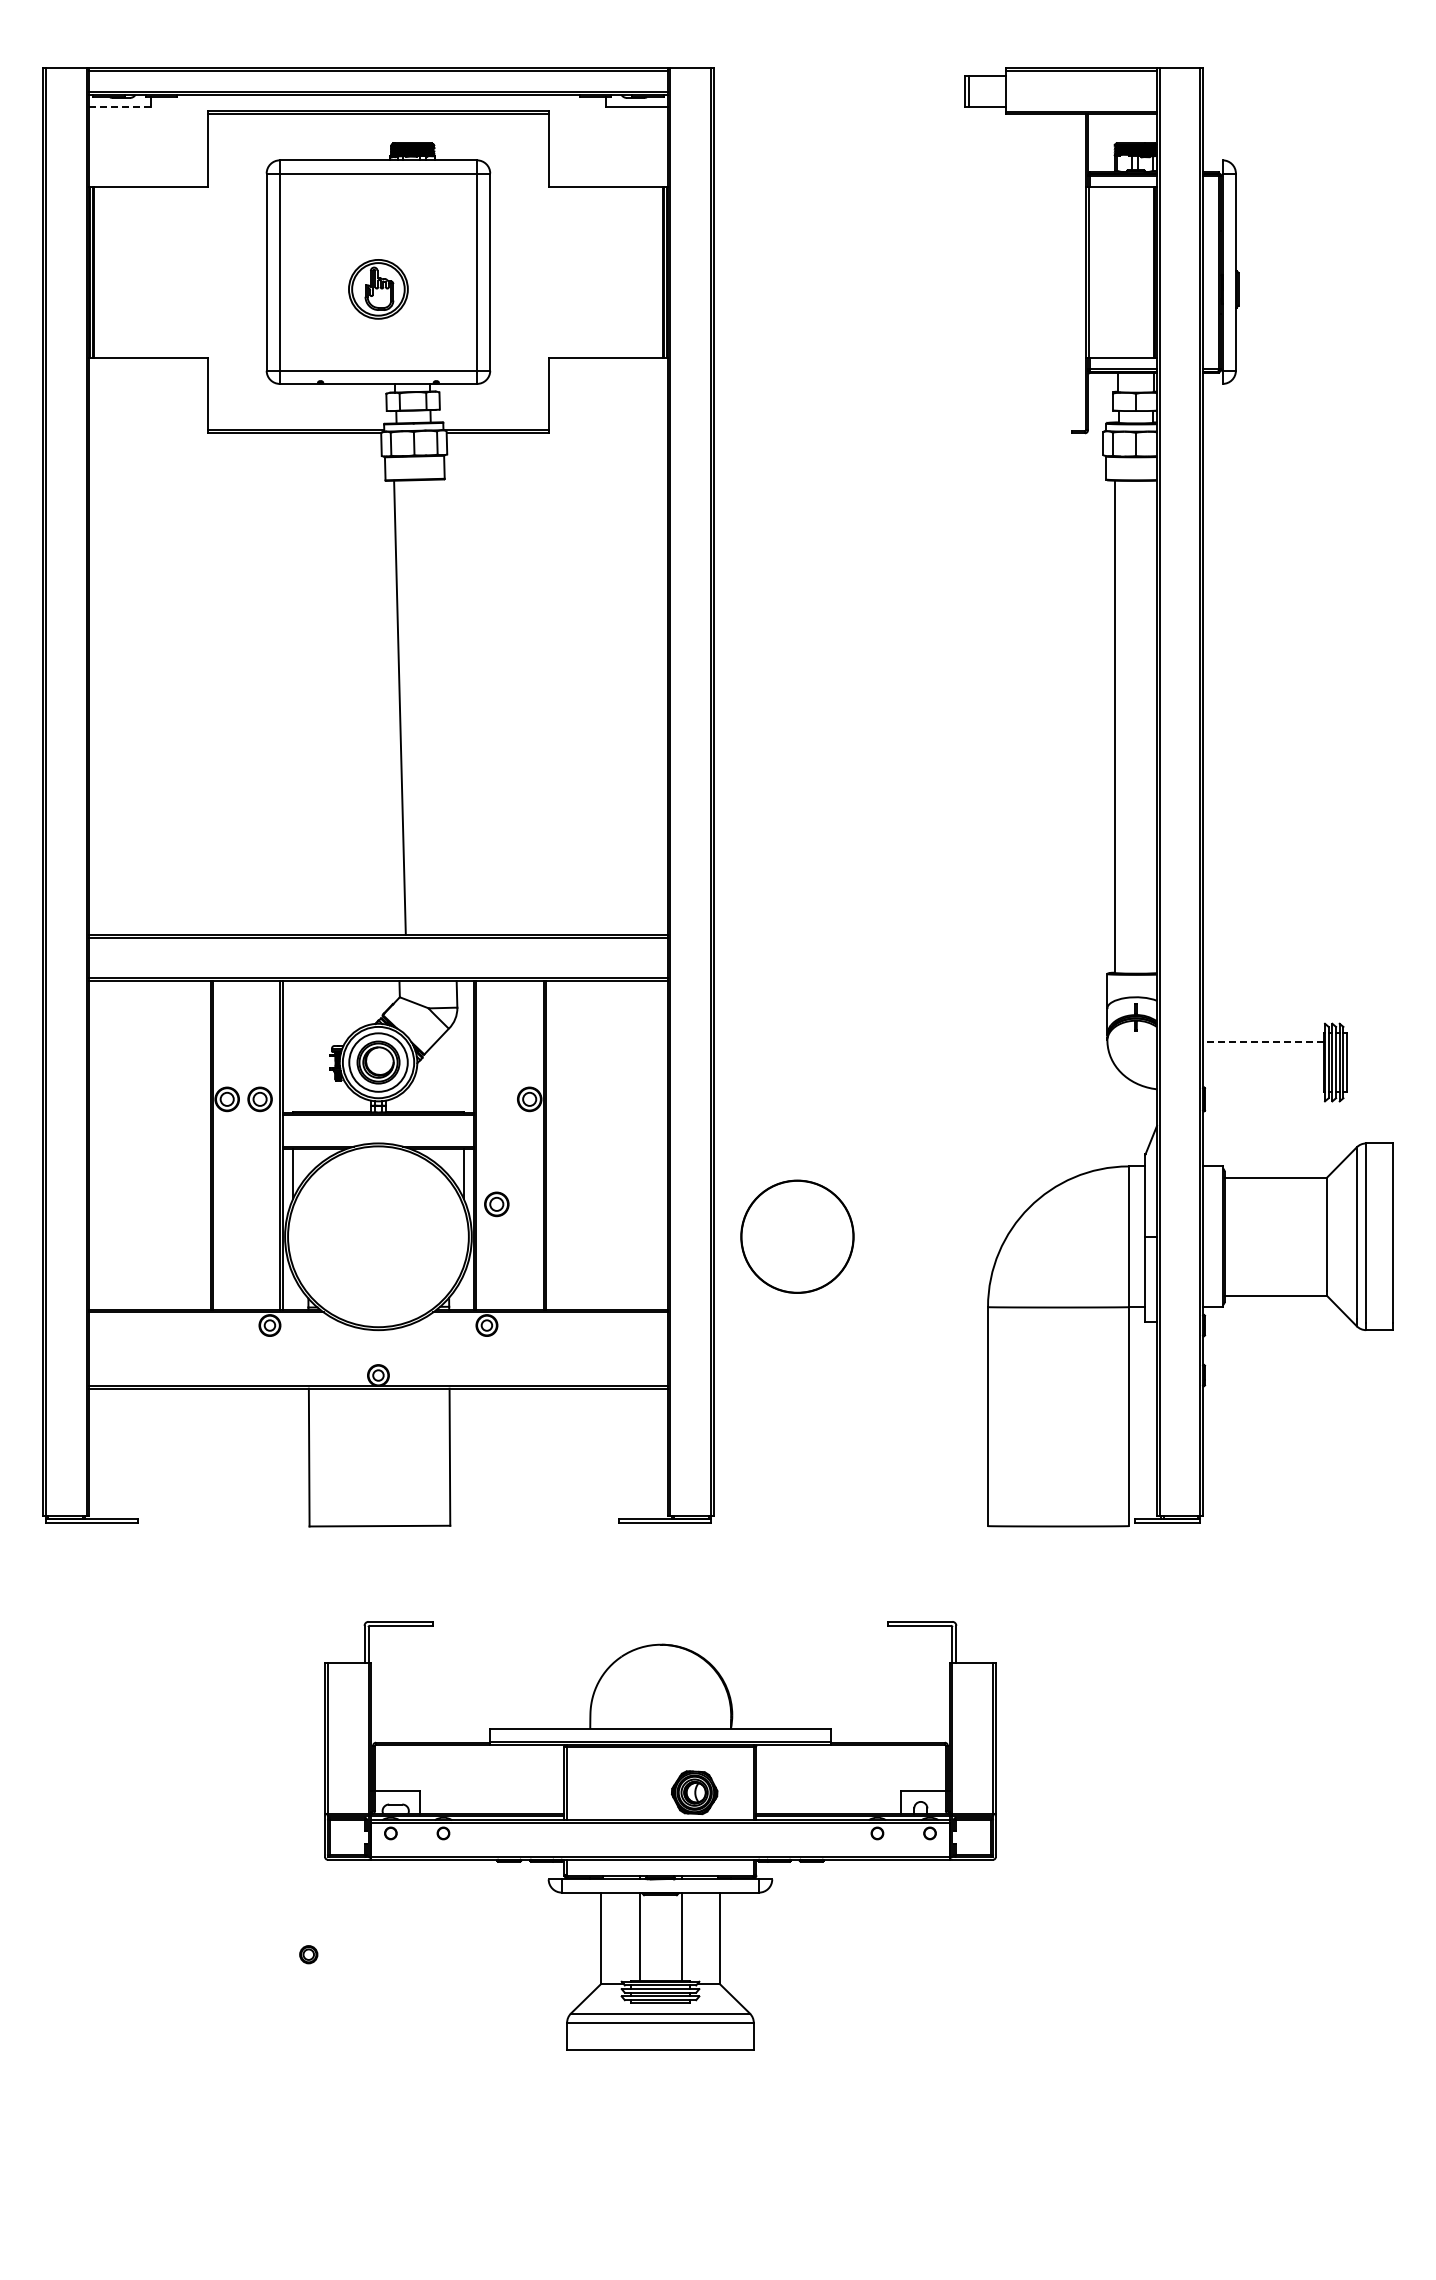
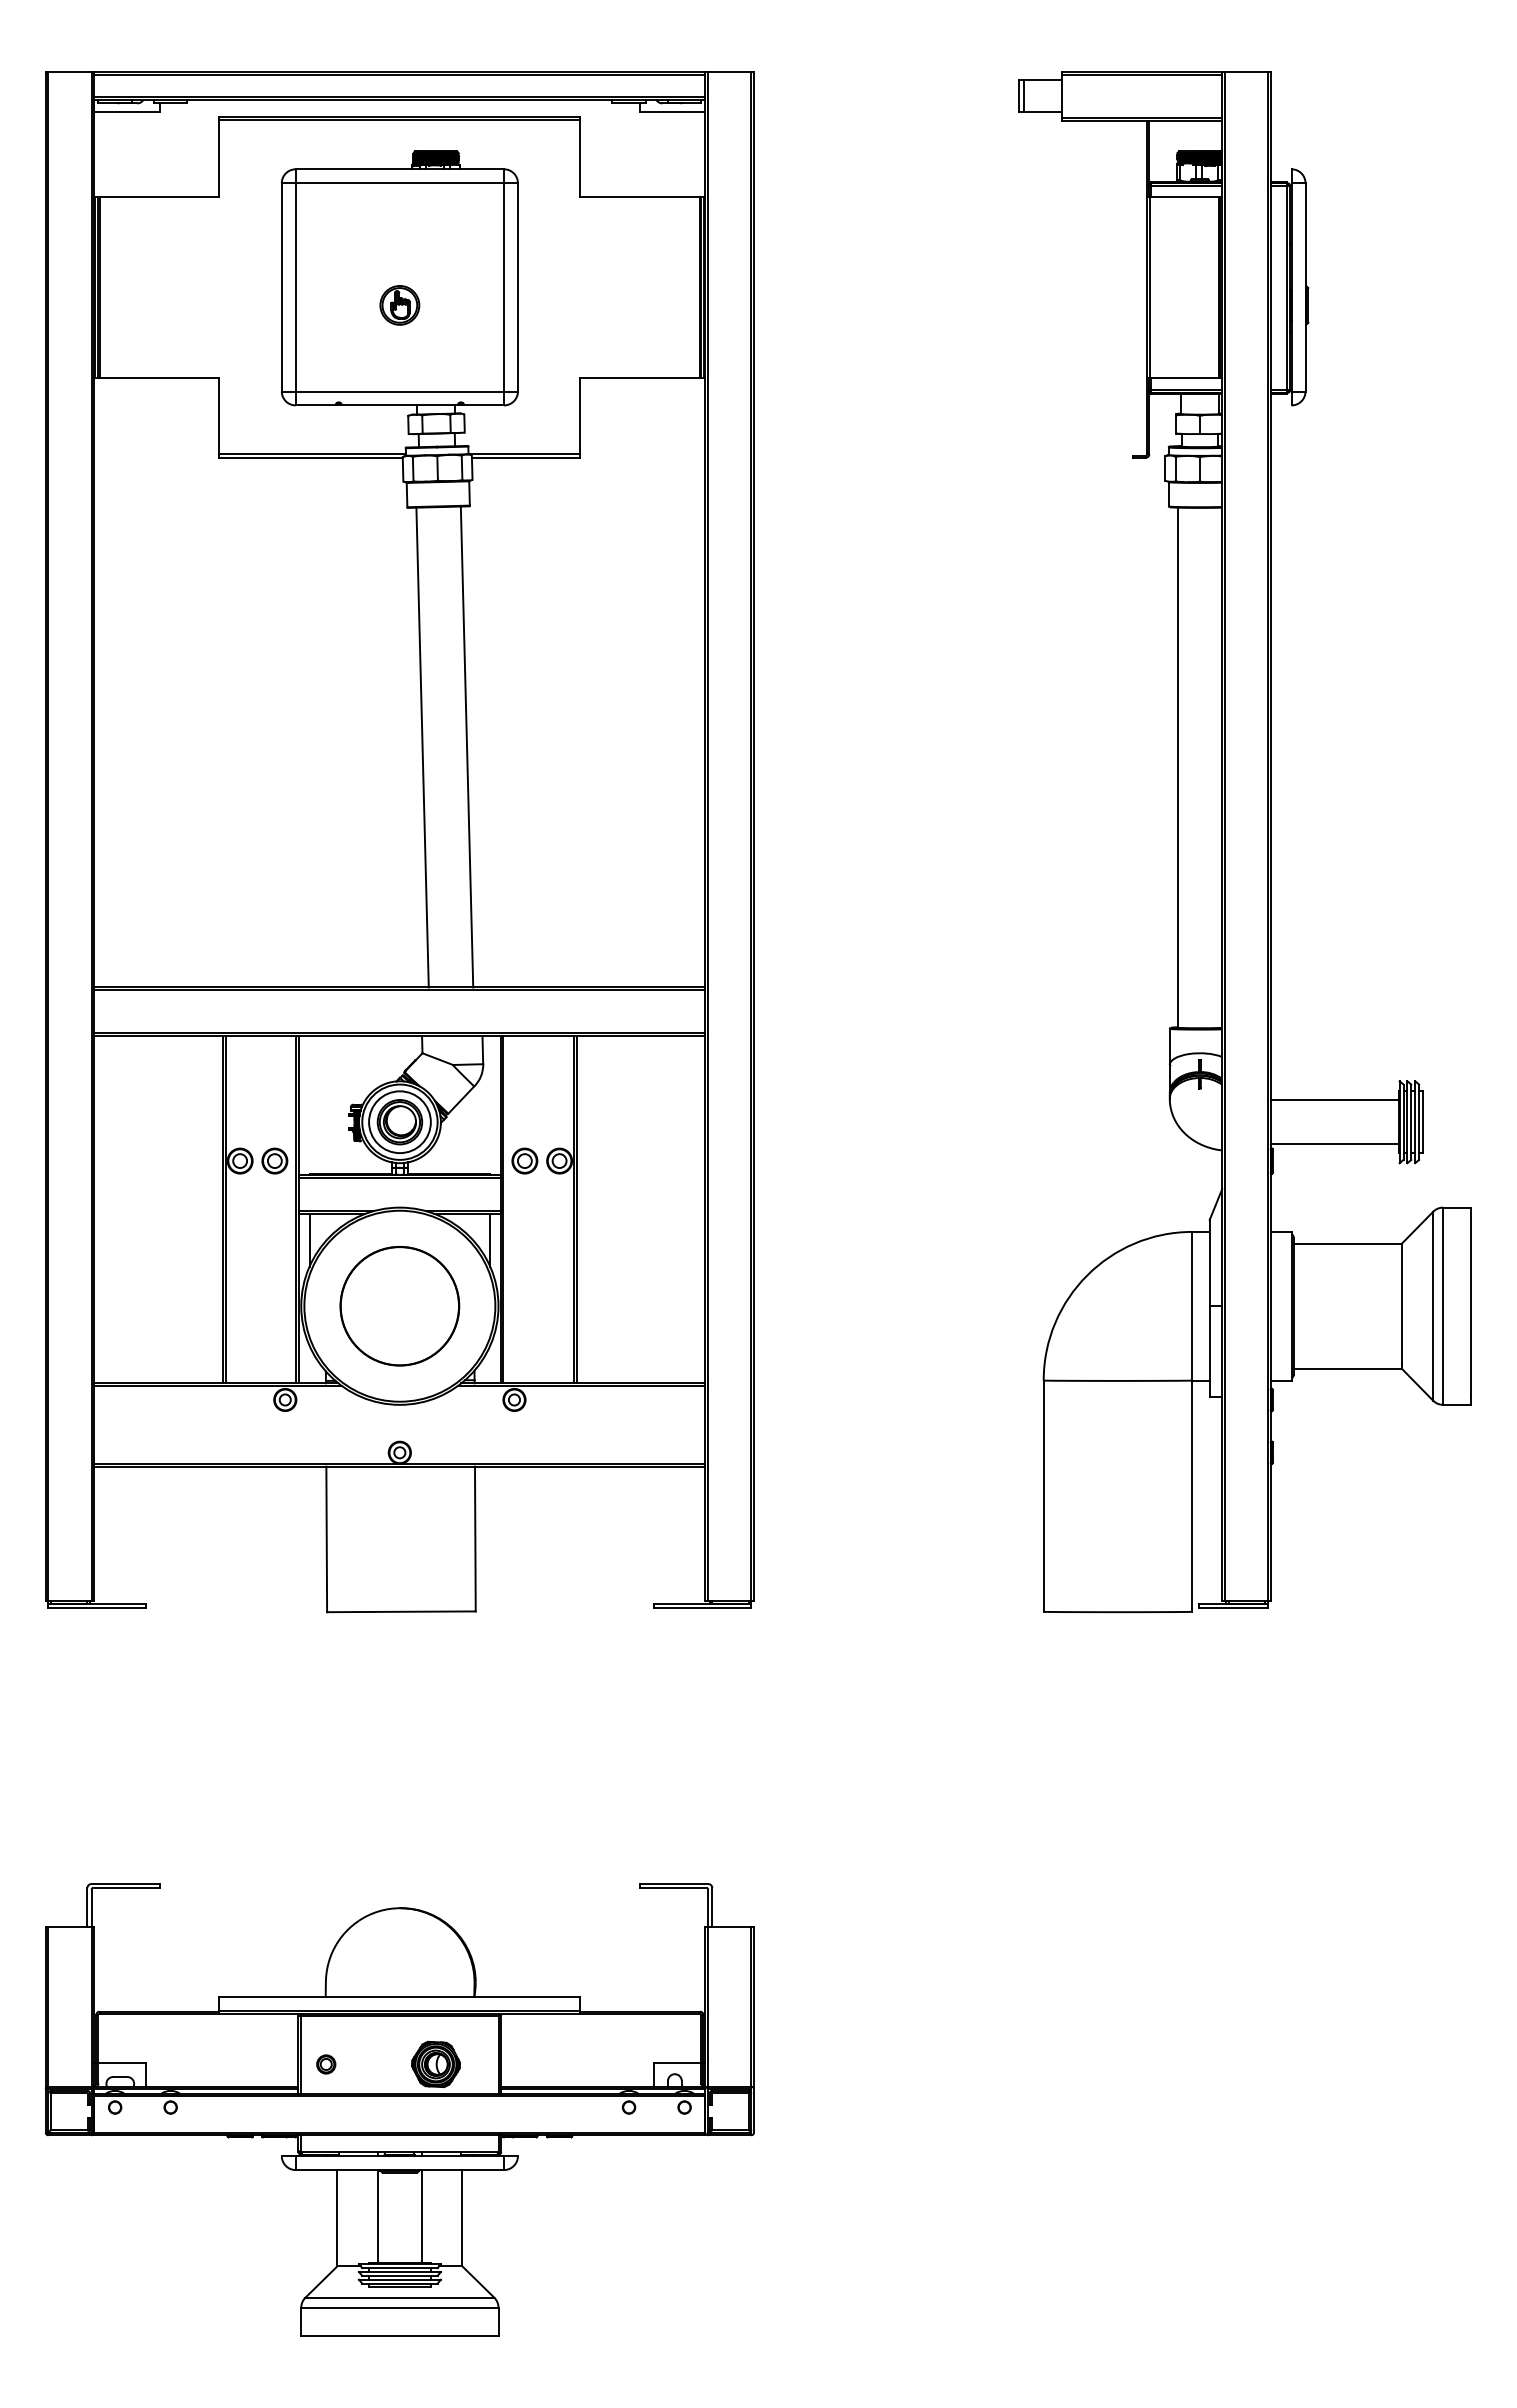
line: (120, 106) -> (127, 112), dashed -> solid
part: (378, 288) -> (399, 304), size x0.62
line: (441, 707) -> (466, 747), added
line: (1263, 1041) -> (1334, 1099), dashed -> solid
line: (1263, 1083) -> (1334, 1144), added
part: (496, 1204) -> (524, 1161), moved
circle: (797, 1236) -> (399, 1305), moved
part: (660, 1835) -> (399, 2109), moved

